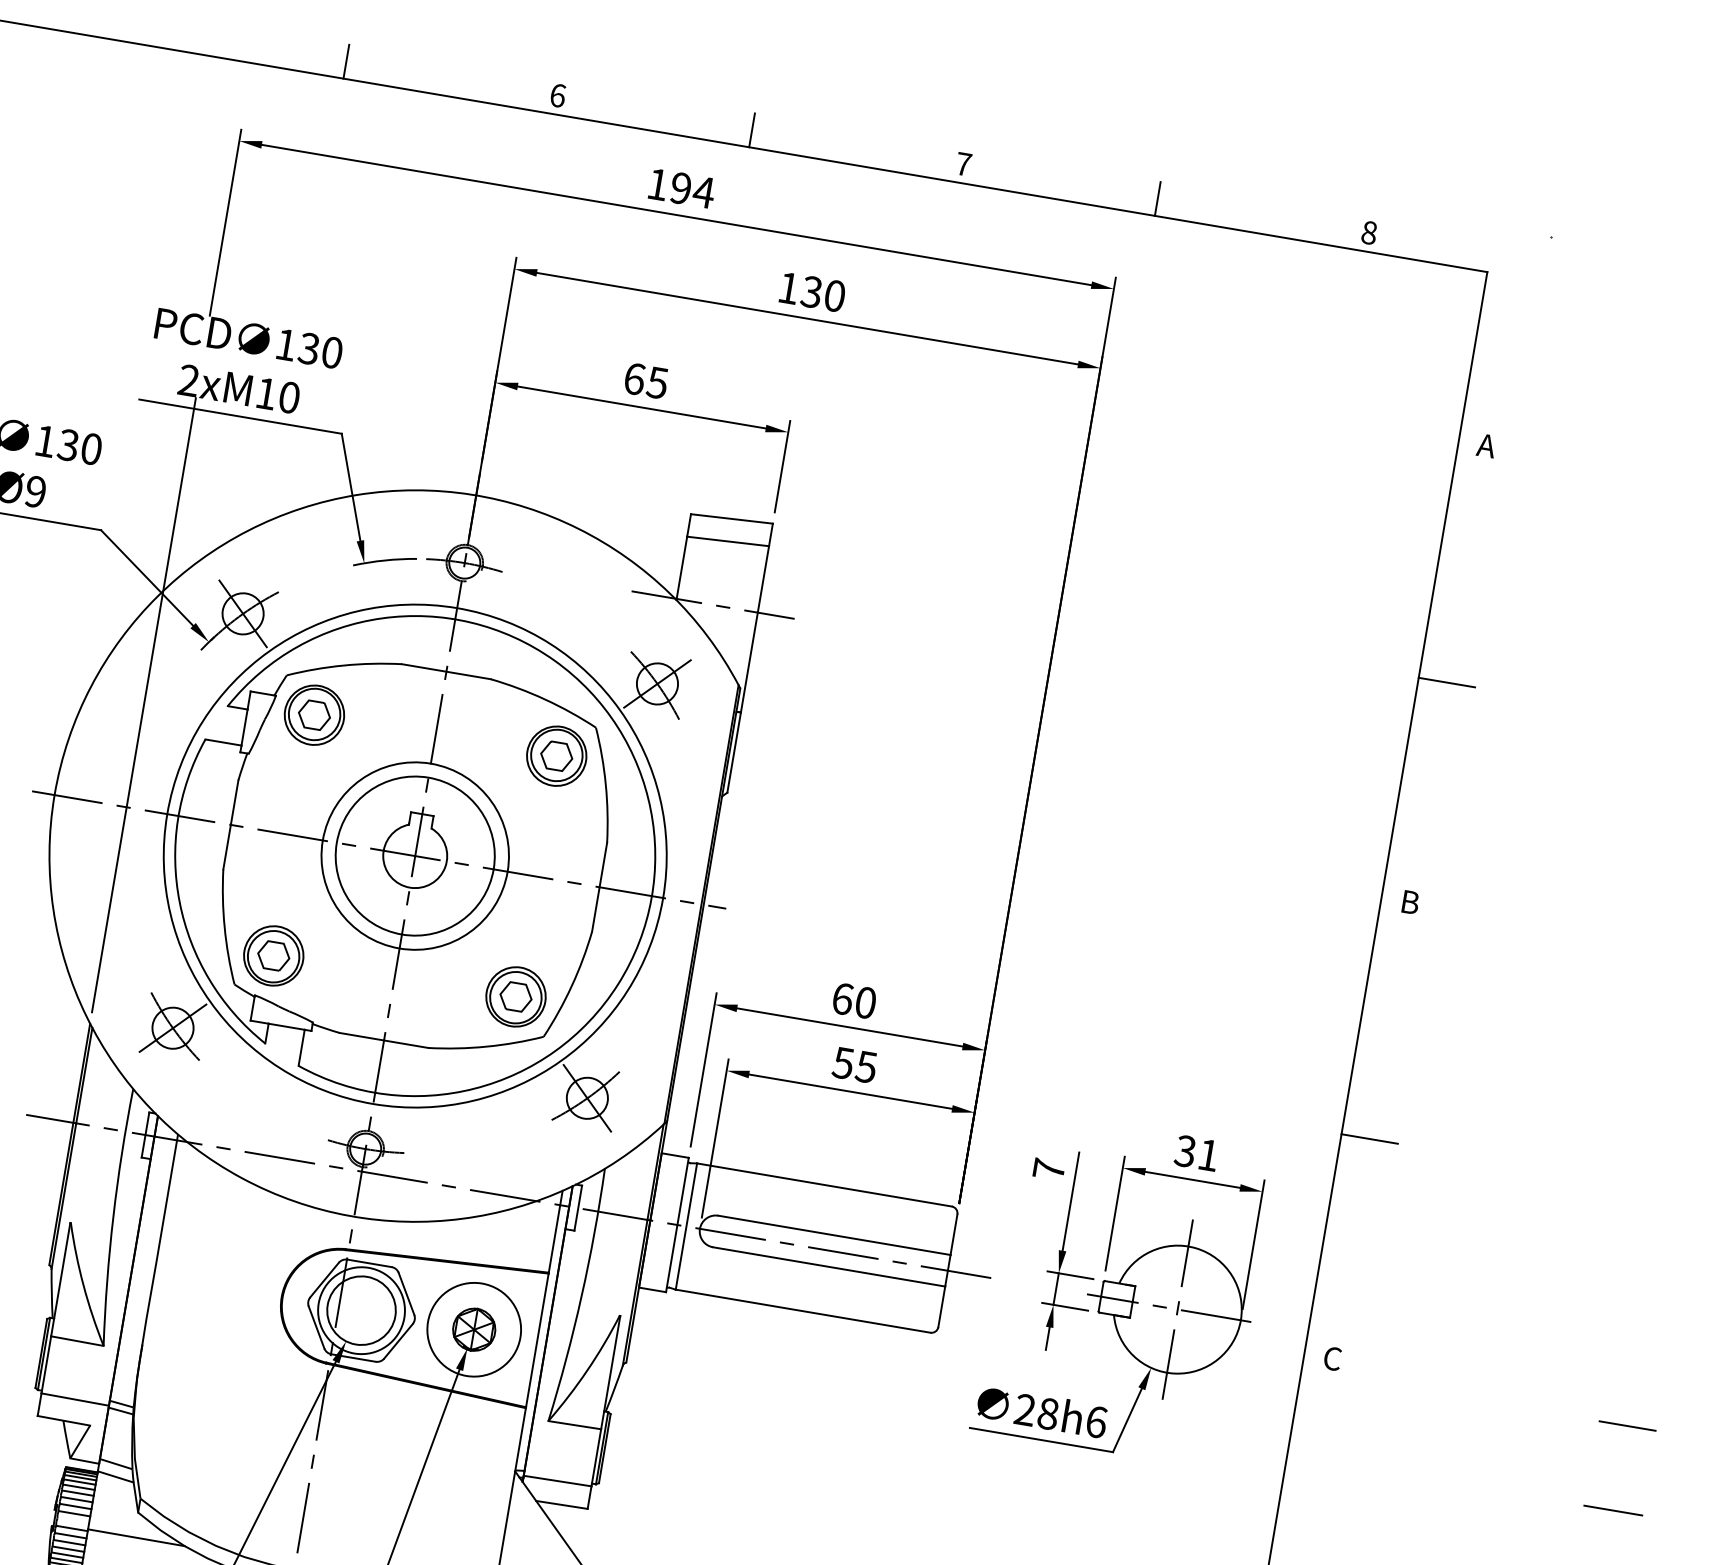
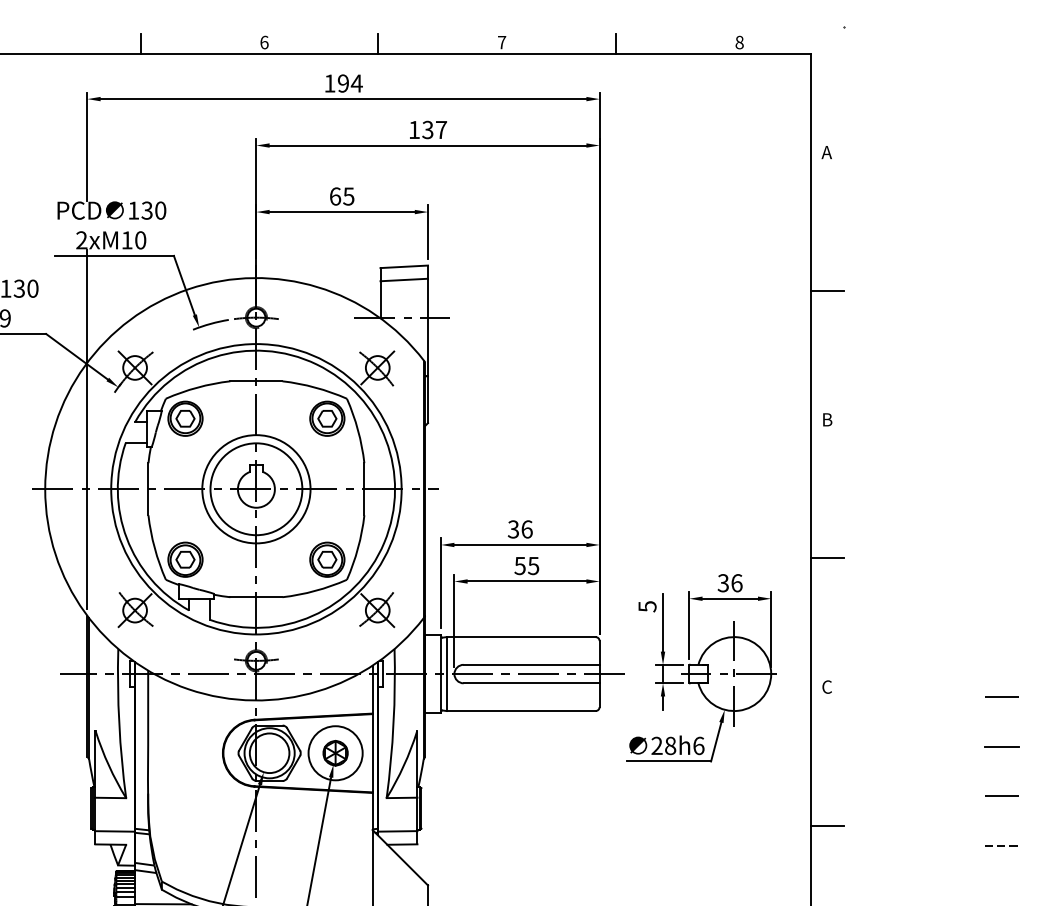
text: (835, 295) -> (441, 129), 130 -> 137
text: (852, 1000) -> (519, 529), 60 -> 36
text: (1207, 1155) -> (736, 583), 31 -> 36
text: (1049, 1169) -> (647, 606), 7 -> 5

